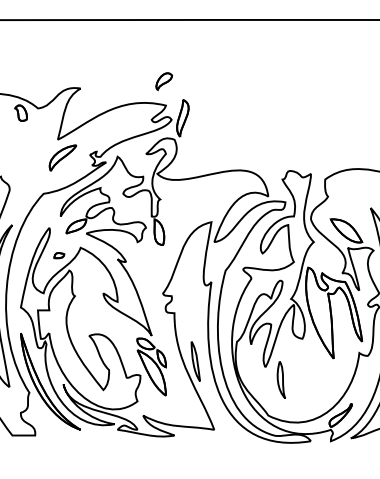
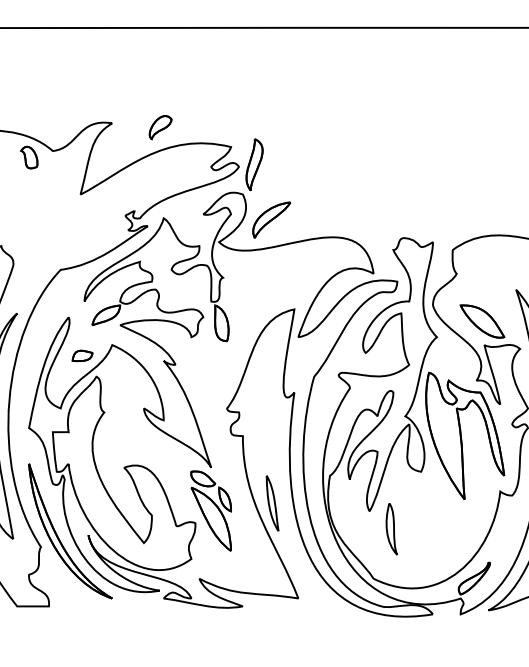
part: (164, 81) -> (160, 127), moved
part: (62, 157) -> (271, 219), moved
part: (59, 255) -> (82, 355), size x1.43

